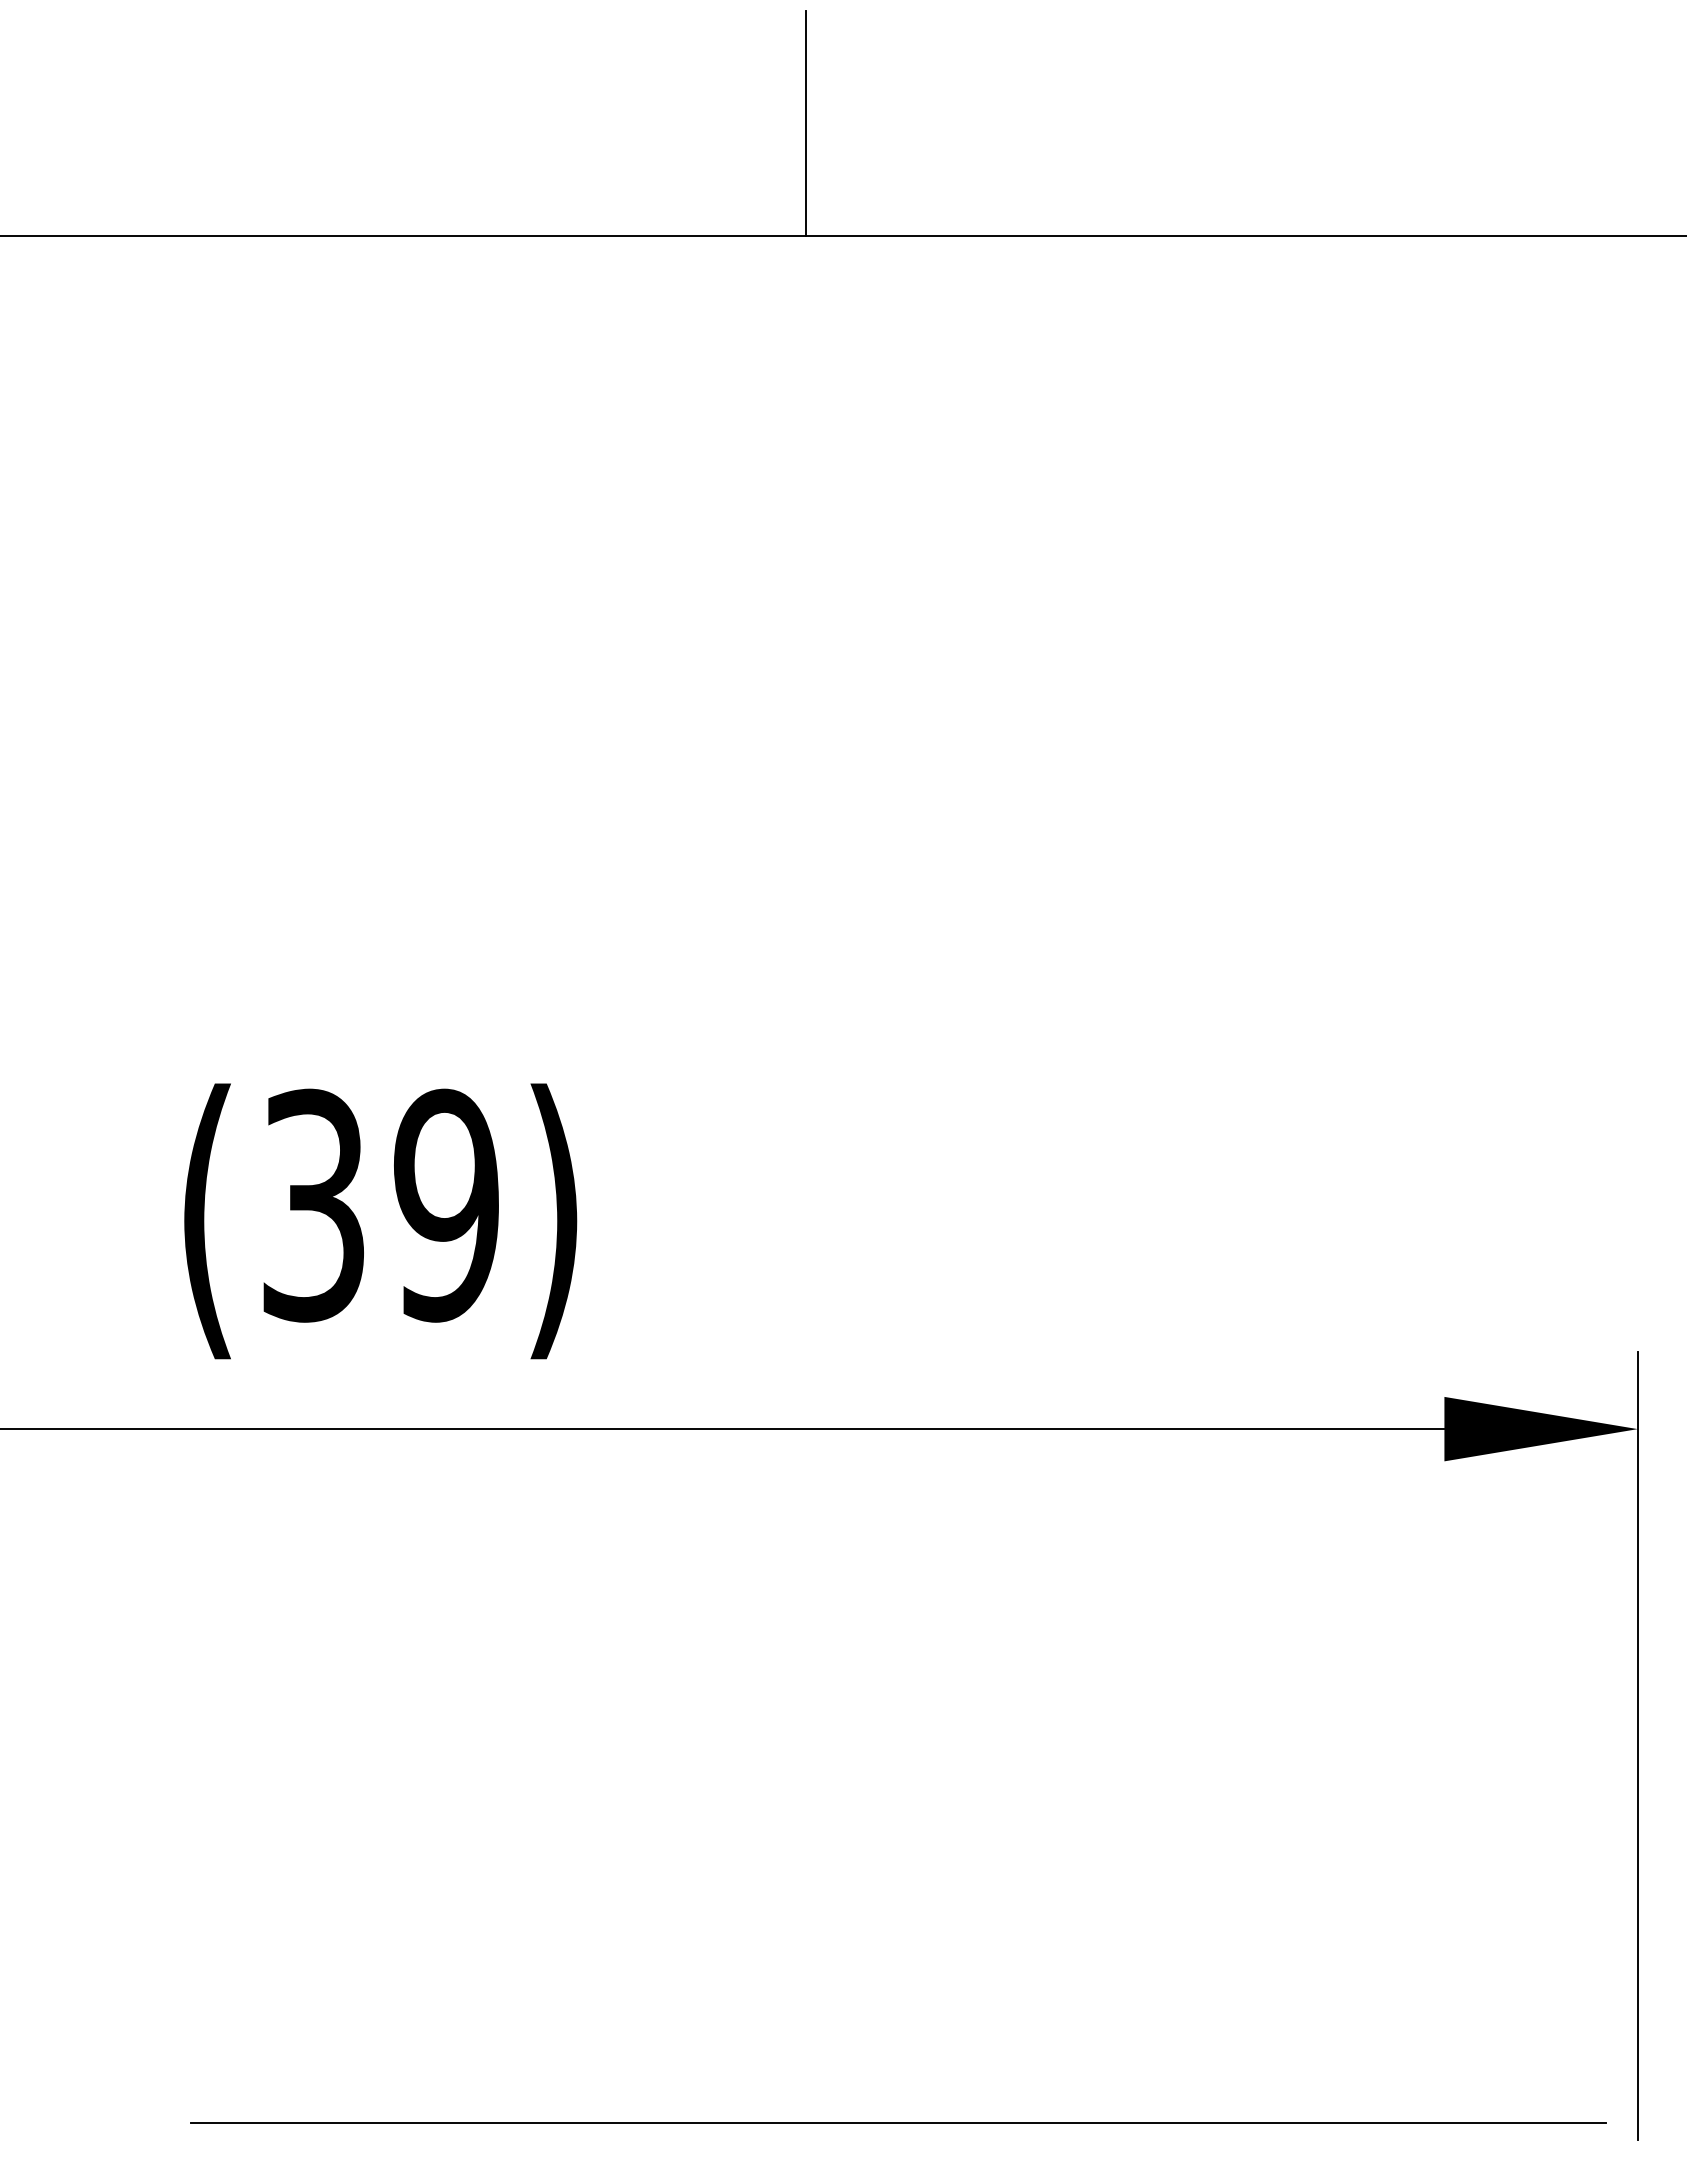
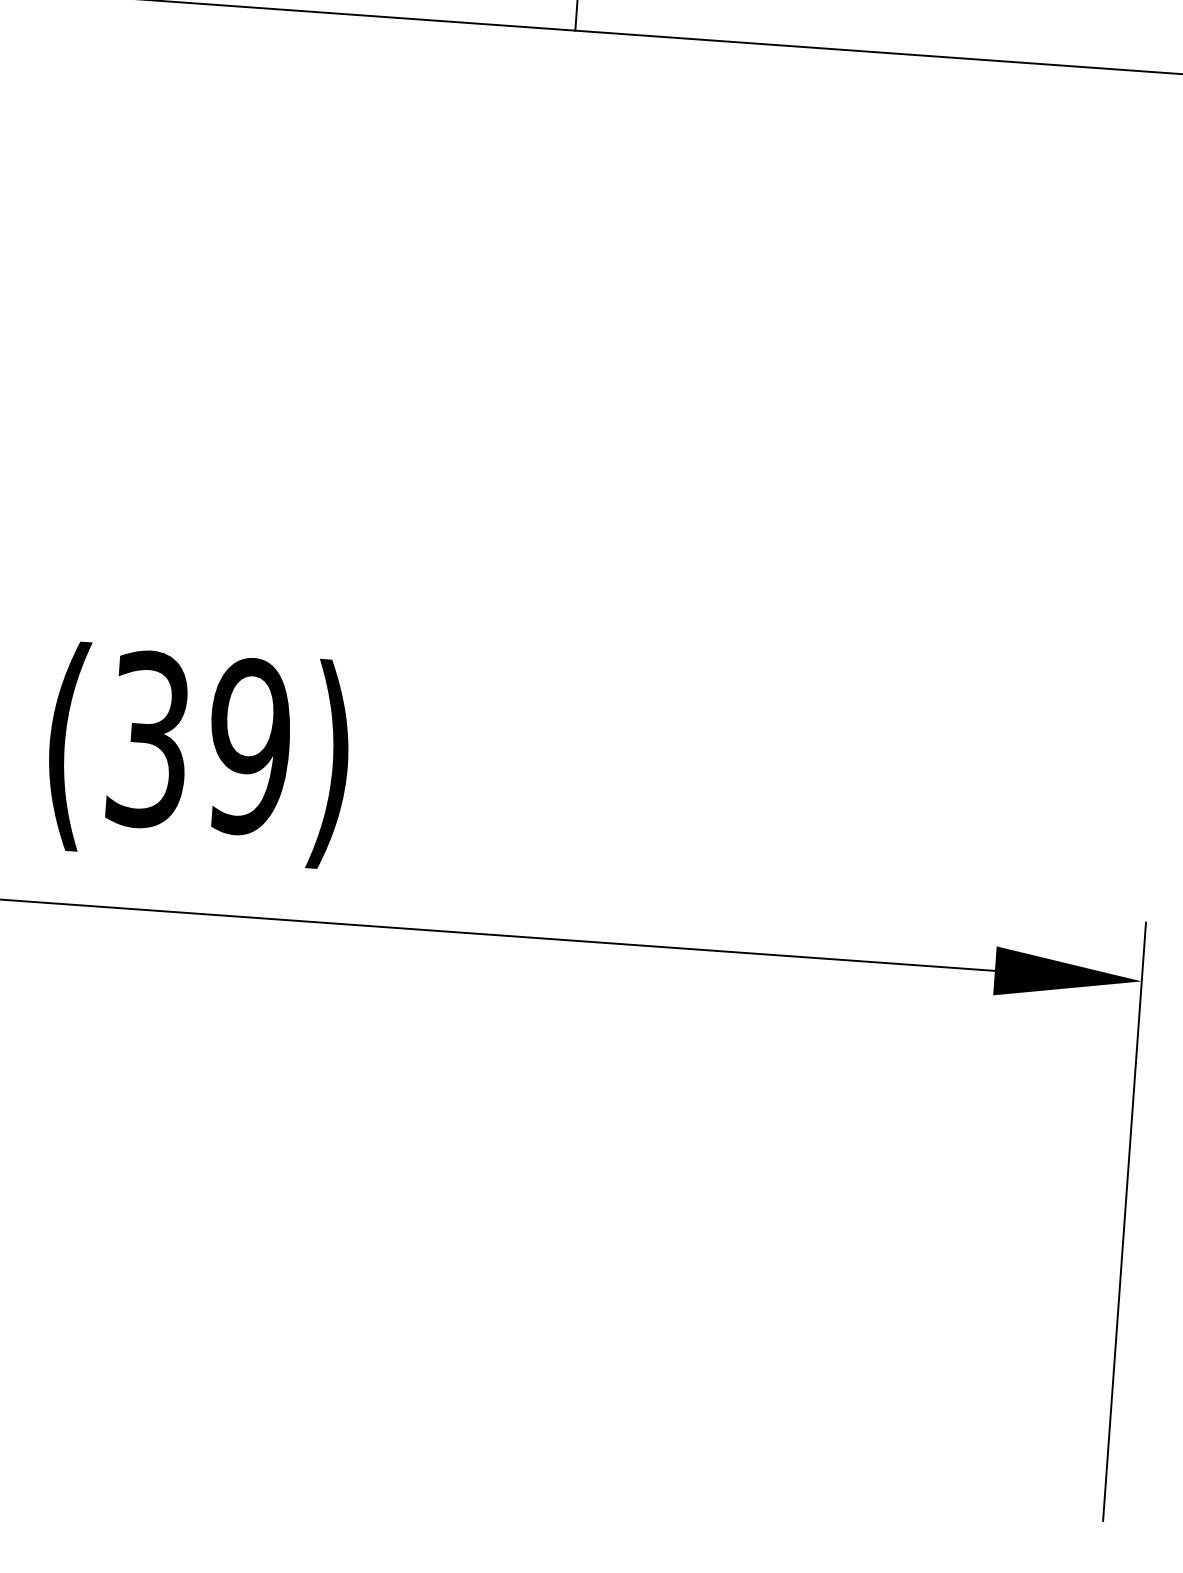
line: (897, 2123) -> (541, 1468), removed

